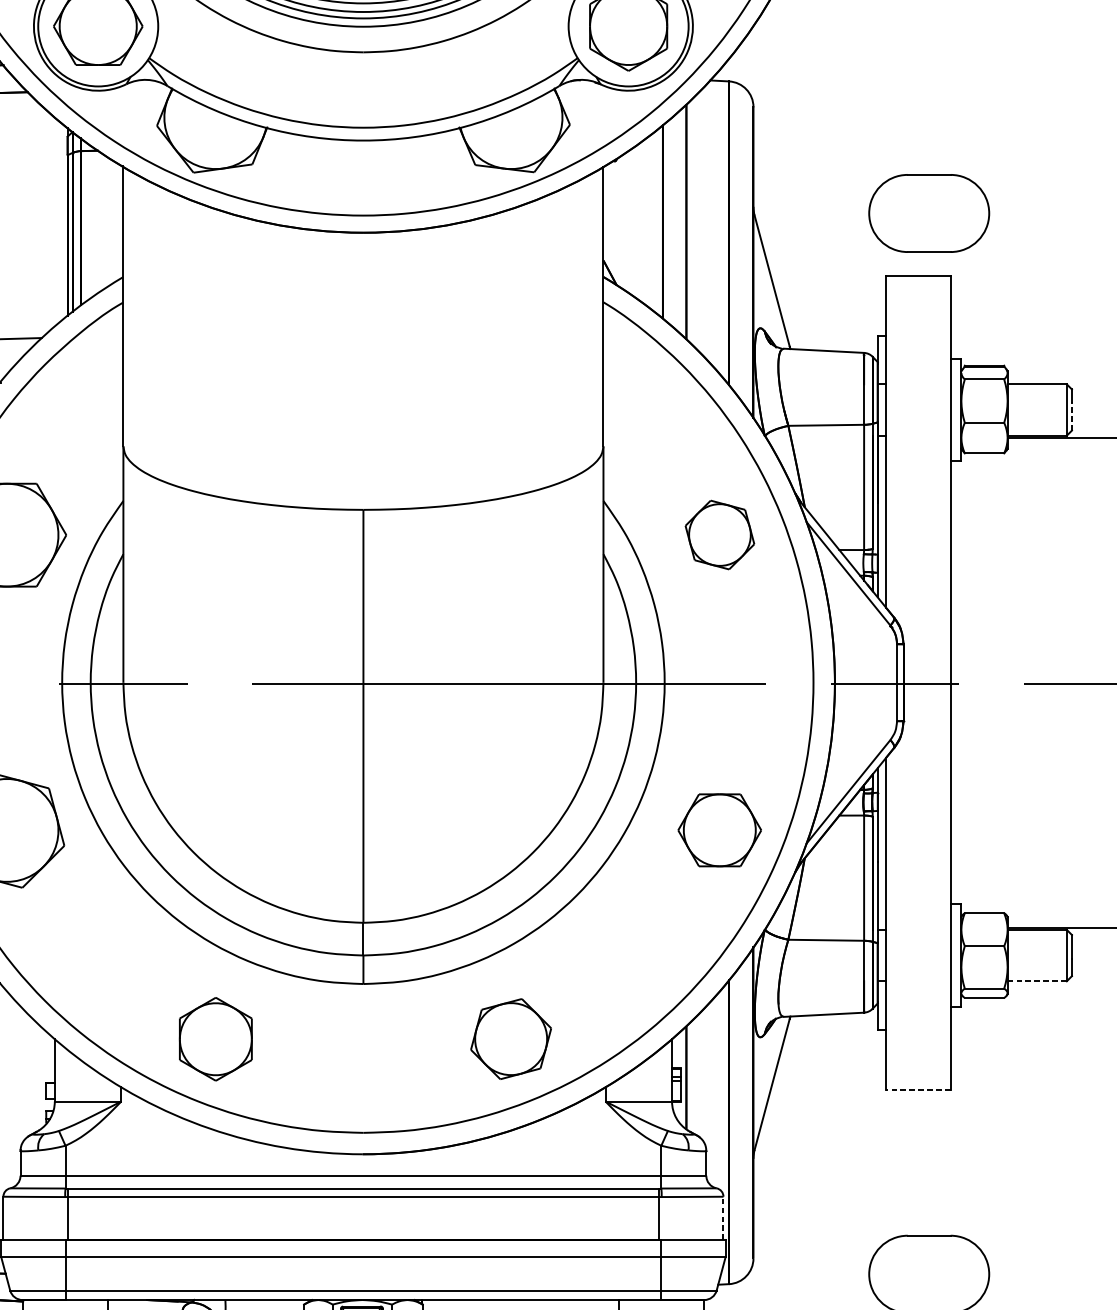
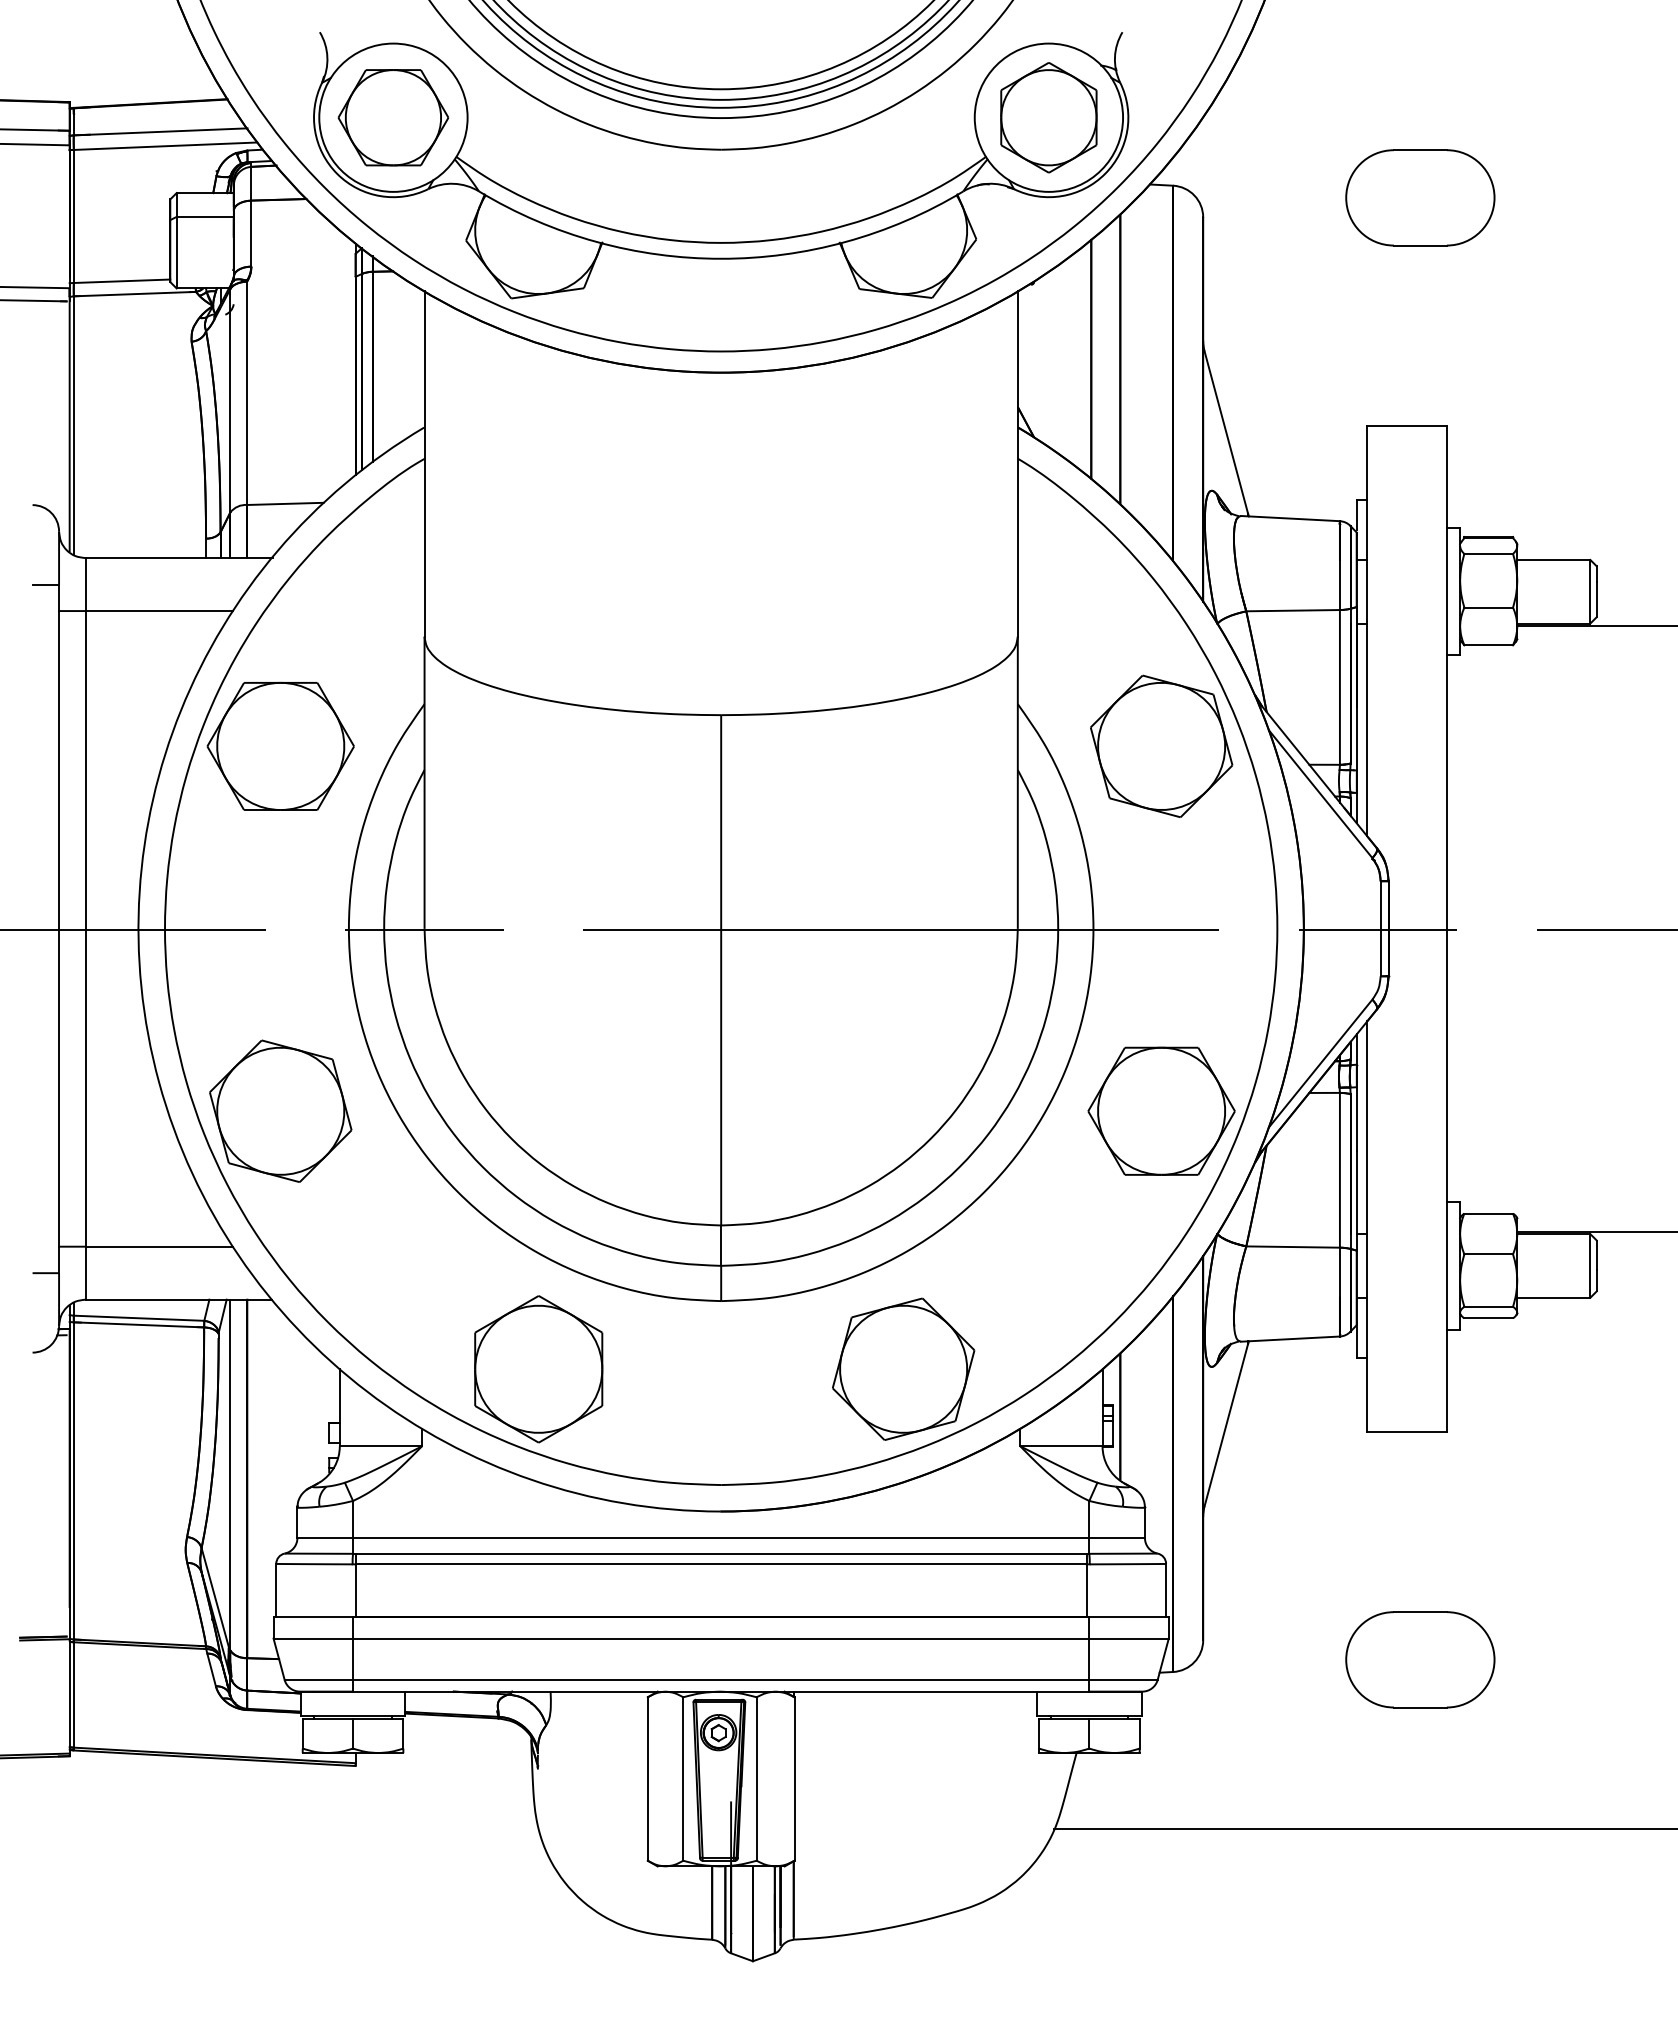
part: (929, 213) -> (1420, 197), moved
line: (1071, 416) -> (1596, 599), dashed -> solid
part: (719, 534) -> (1161, 745), size x1.67
part: (719, 829) -> (1161, 1110), size x1.43
line: (1036, 981) -> (1553, 1297), dashed -> solid
part: (510, 1038) -> (903, 1368), size x1.43
part: (215, 1039) -> (538, 1369), size x1.43
line: (918, 1090) -> (1407, 1432), dashed -> solid
line: (723, 1218) -> (1166, 1590), dashed -> solid

